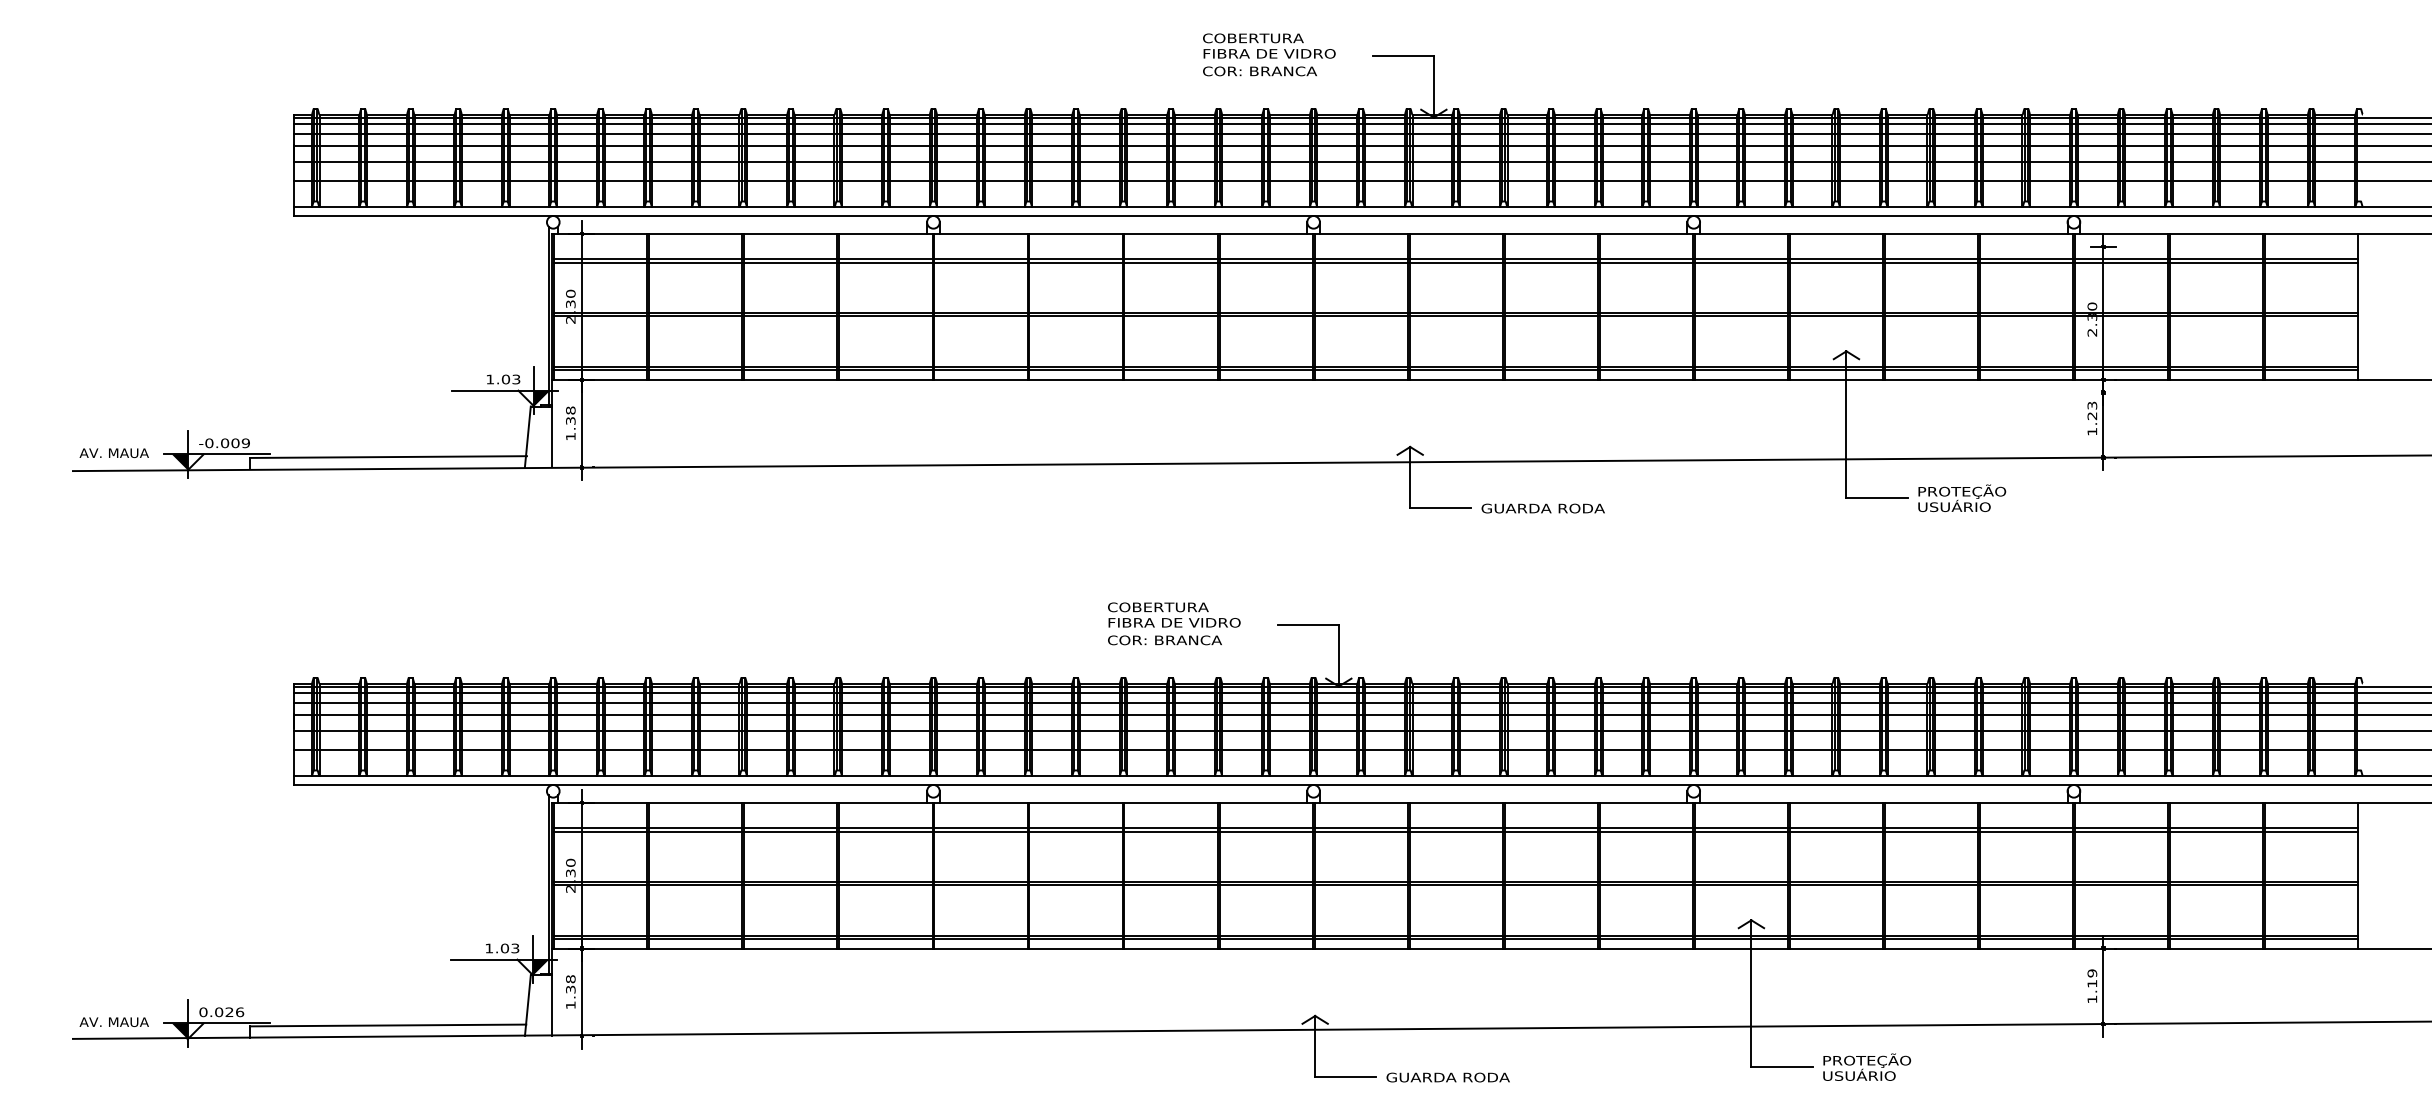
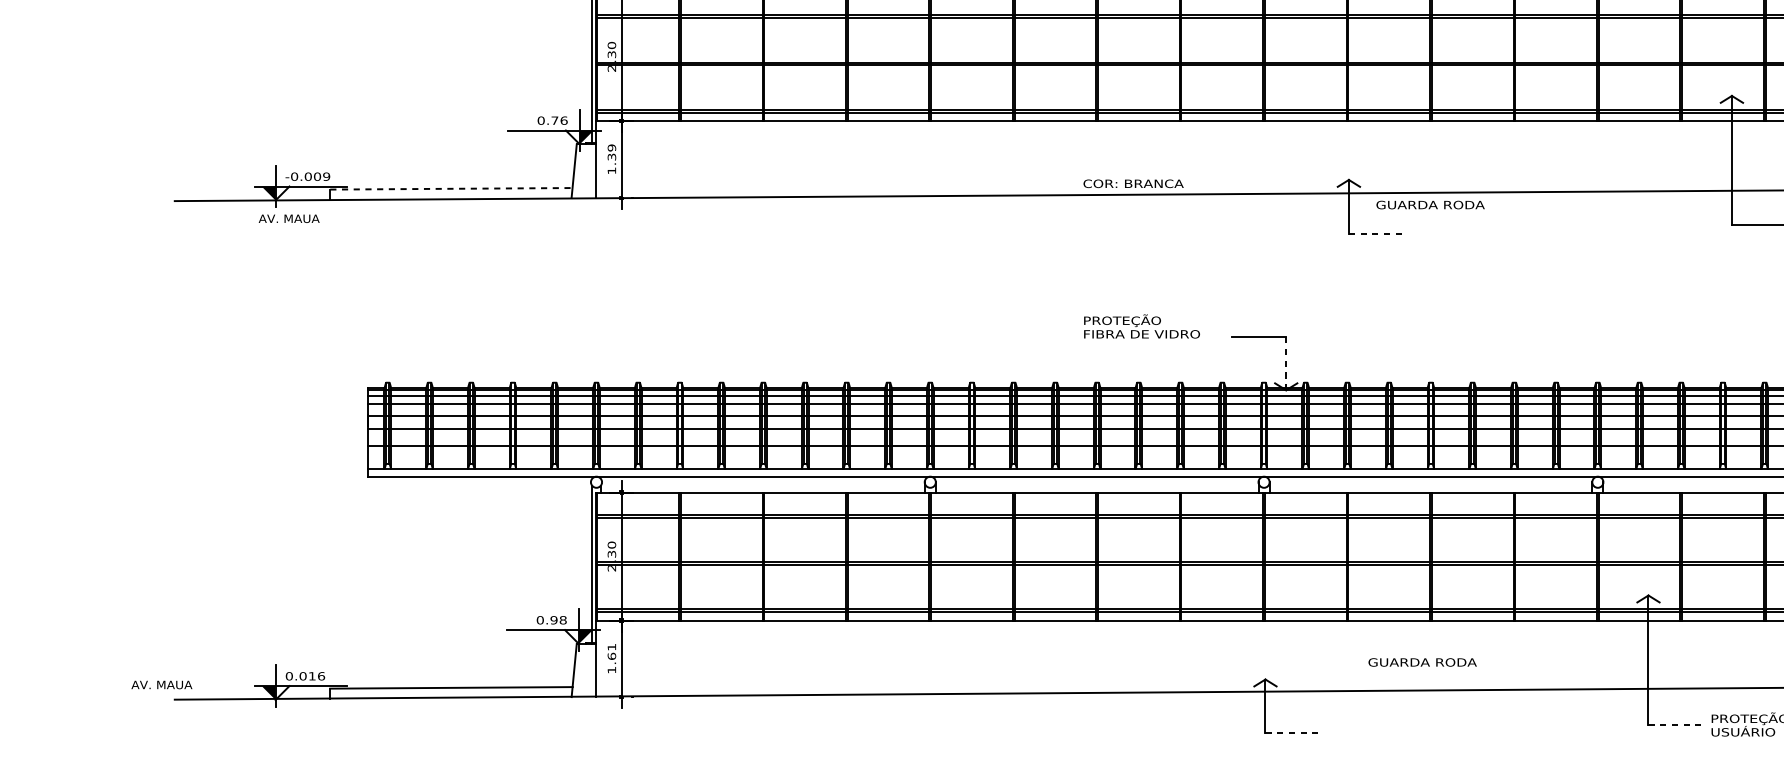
text: (503, 379) -> (552, 120), 1.03 -> 0.76
text: (570, 410) -> (611, 147), 1.38 -> 1.39
text: (113, 453) -> (288, 219), moved
line: (389, 457) -> (452, 189), solid -> dashed
line: (1440, 508) -> (1375, 233), solid -> dashed
text: (1542, 508) -> (1429, 204), moved
text: (1158, 607) -> (1127, 320), COBERTURA -> PROTEÇÃO
text: (1164, 640) -> (1133, 183), moved
line: (1338, 655) -> (1285, 363), solid -> dashed
text: (502, 948) -> (551, 620), 1.03 -> 0.98
text: (570, 984) -> (611, 651), 1.38 -> 1.61
text: (229, 1011) -> (312, 675), 0.026 -> 0.016
text: (113, 1021) -> (161, 684), moved
line: (1782, 1067) -> (1675, 724), solid -> dashed
line: (1345, 1077) -> (1292, 733), solid -> dashed
text: (1447, 1077) -> (1422, 662), moved

